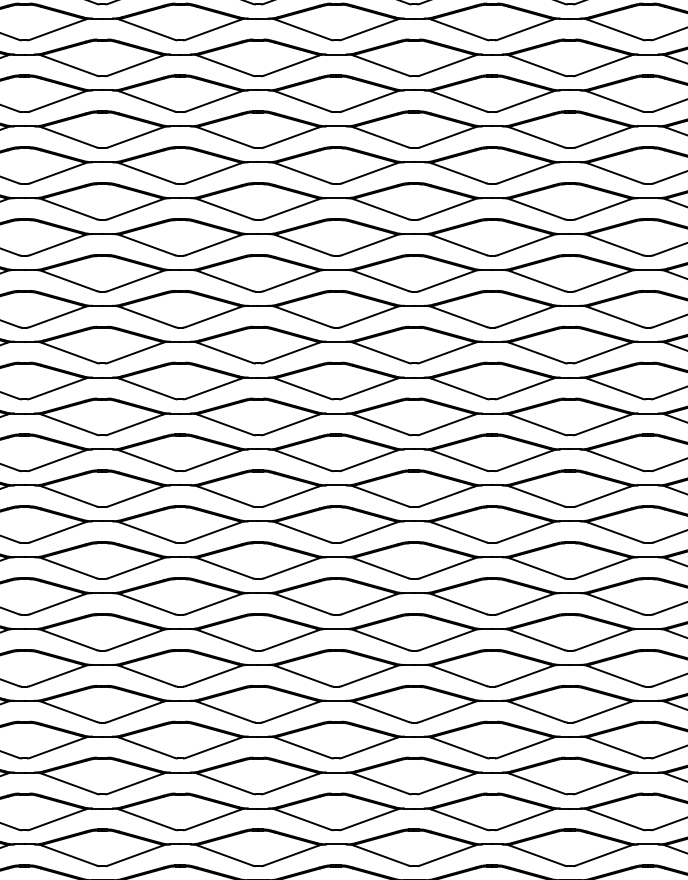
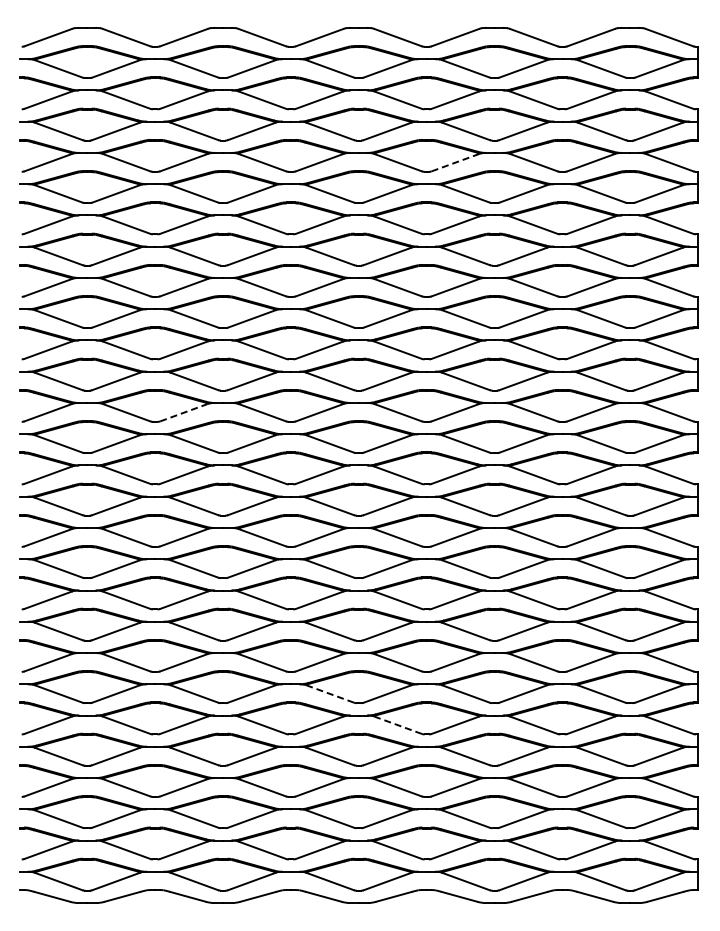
line: (447, 65) -> (455, 162), solid -> dashed
line: (135, 352) -> (184, 412), solid -> dashed
line: (302, 675) -> (329, 693), solid -> dashed
line: (380, 712) -> (397, 725), solid -> dashed

